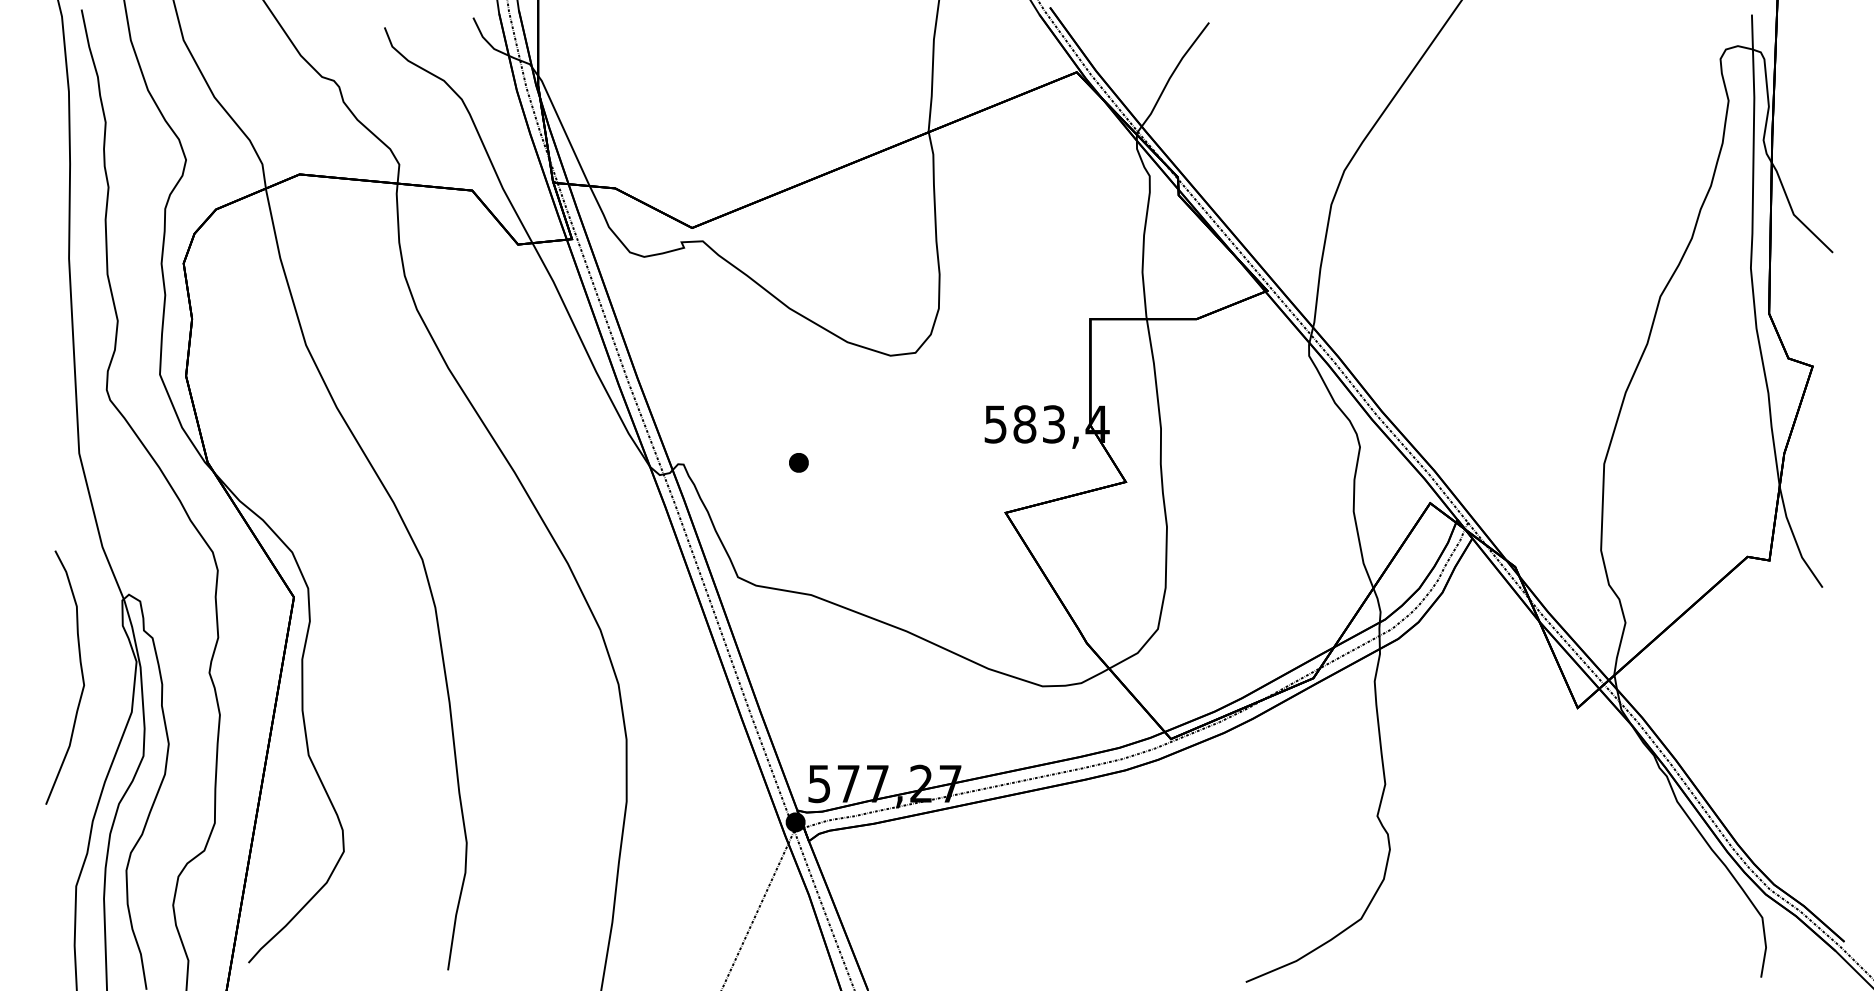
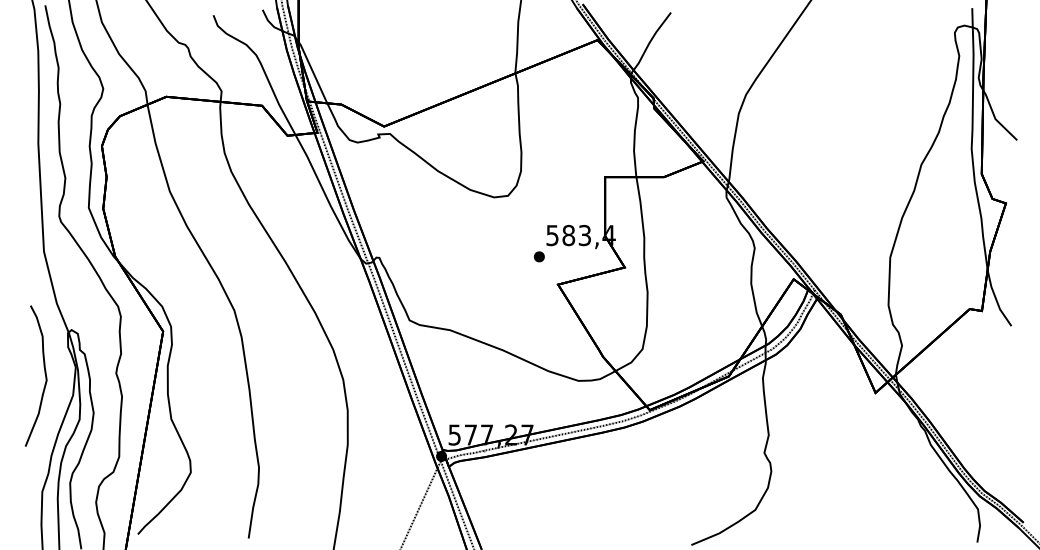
part: (799, 462) -> (539, 256), moved

